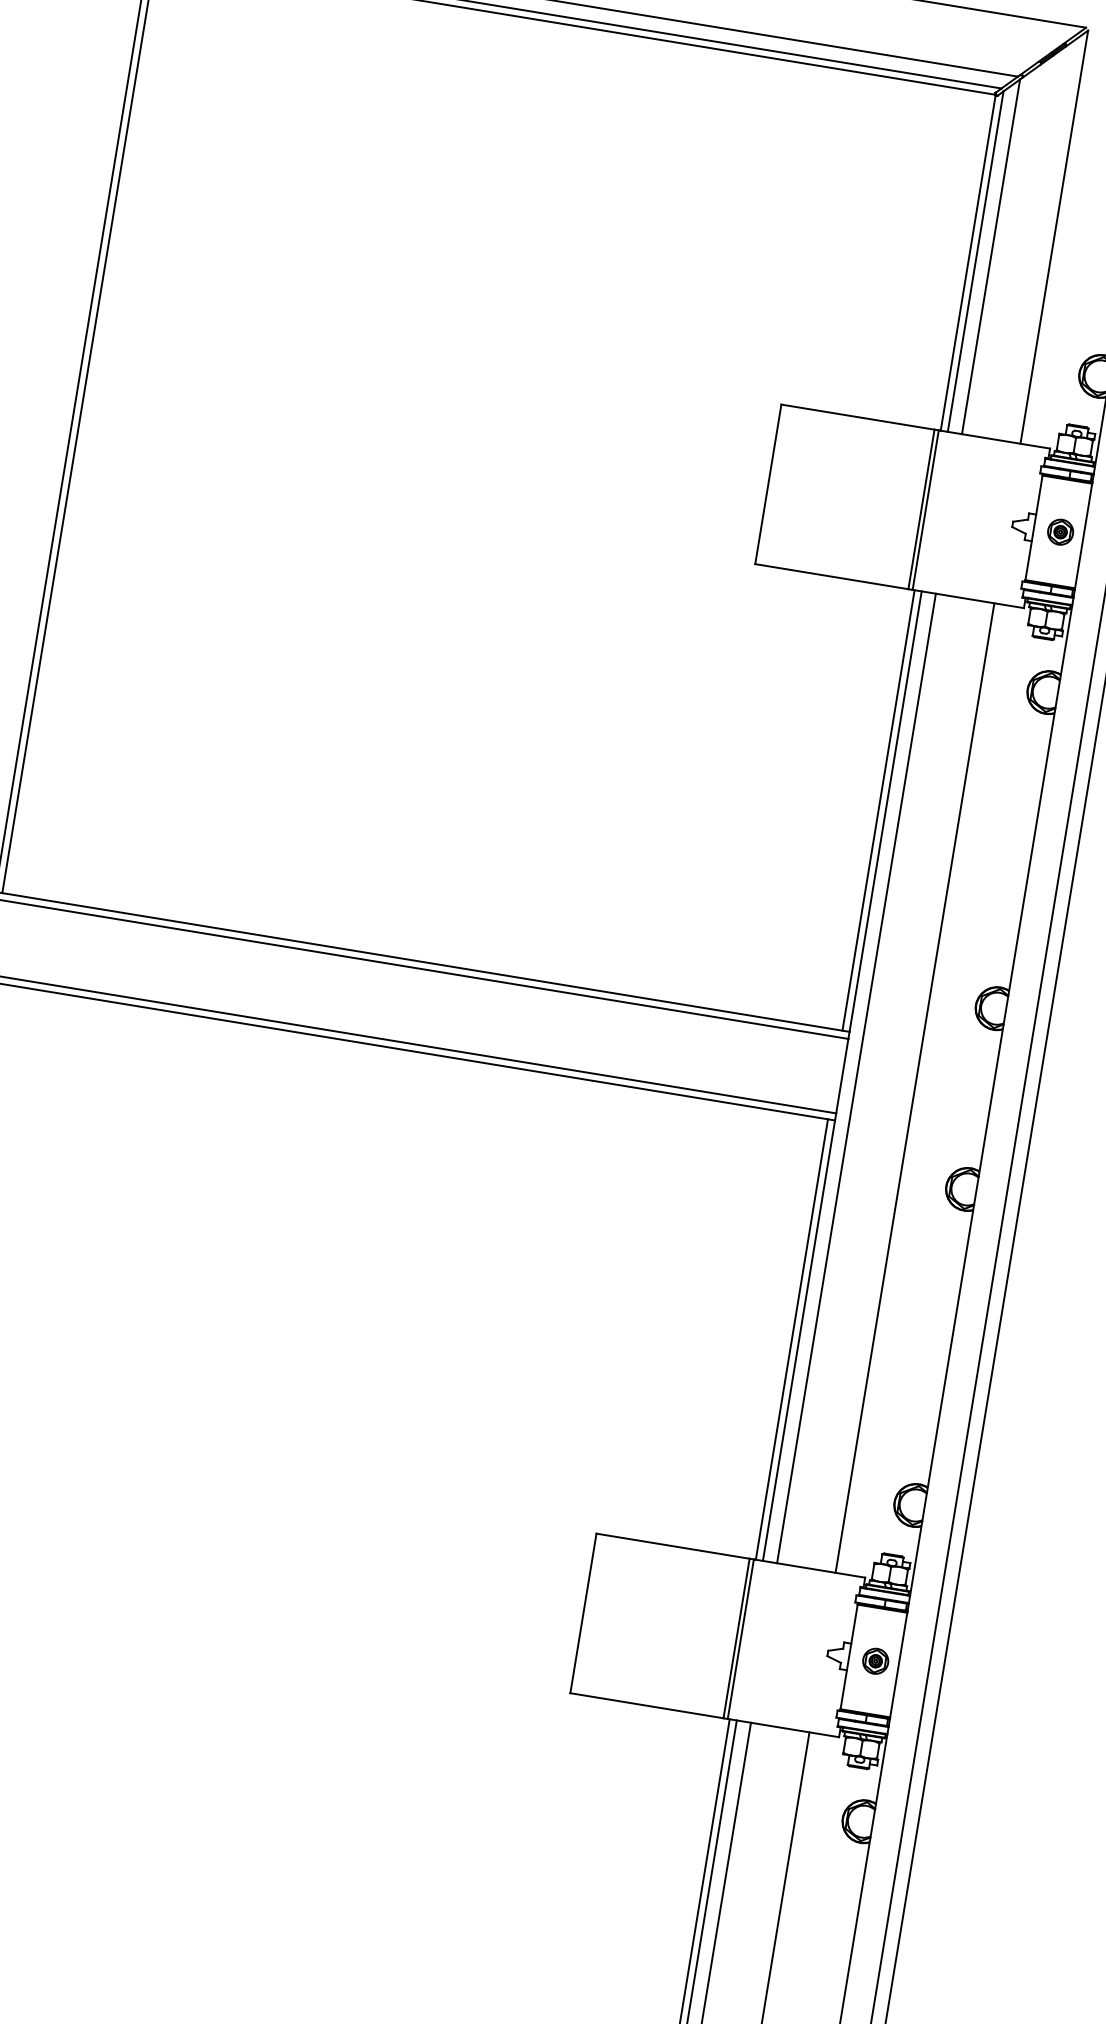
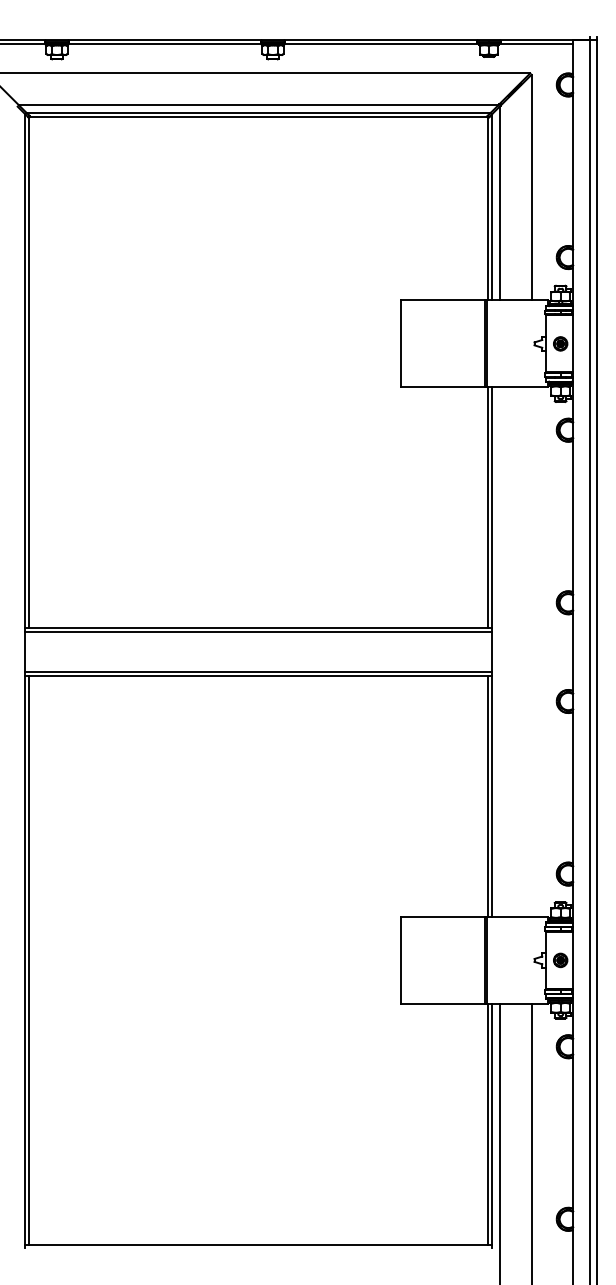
line: (856, 1077) -> (499, 651), removed
line: (914, 1086) -> (531, 651), removed

